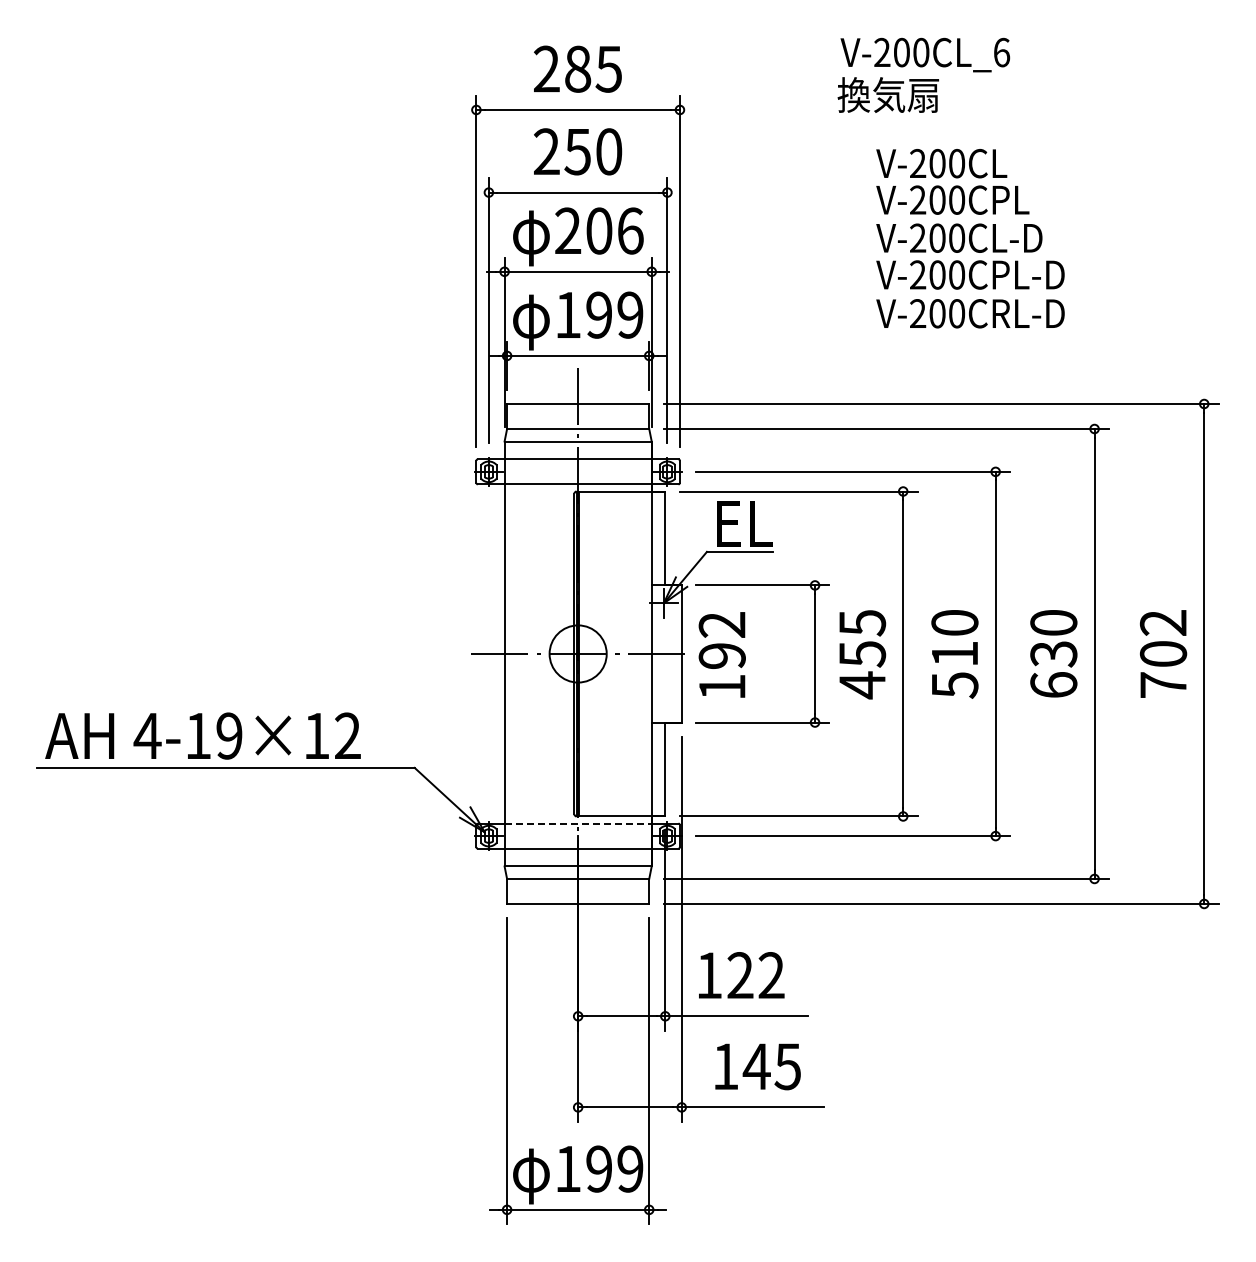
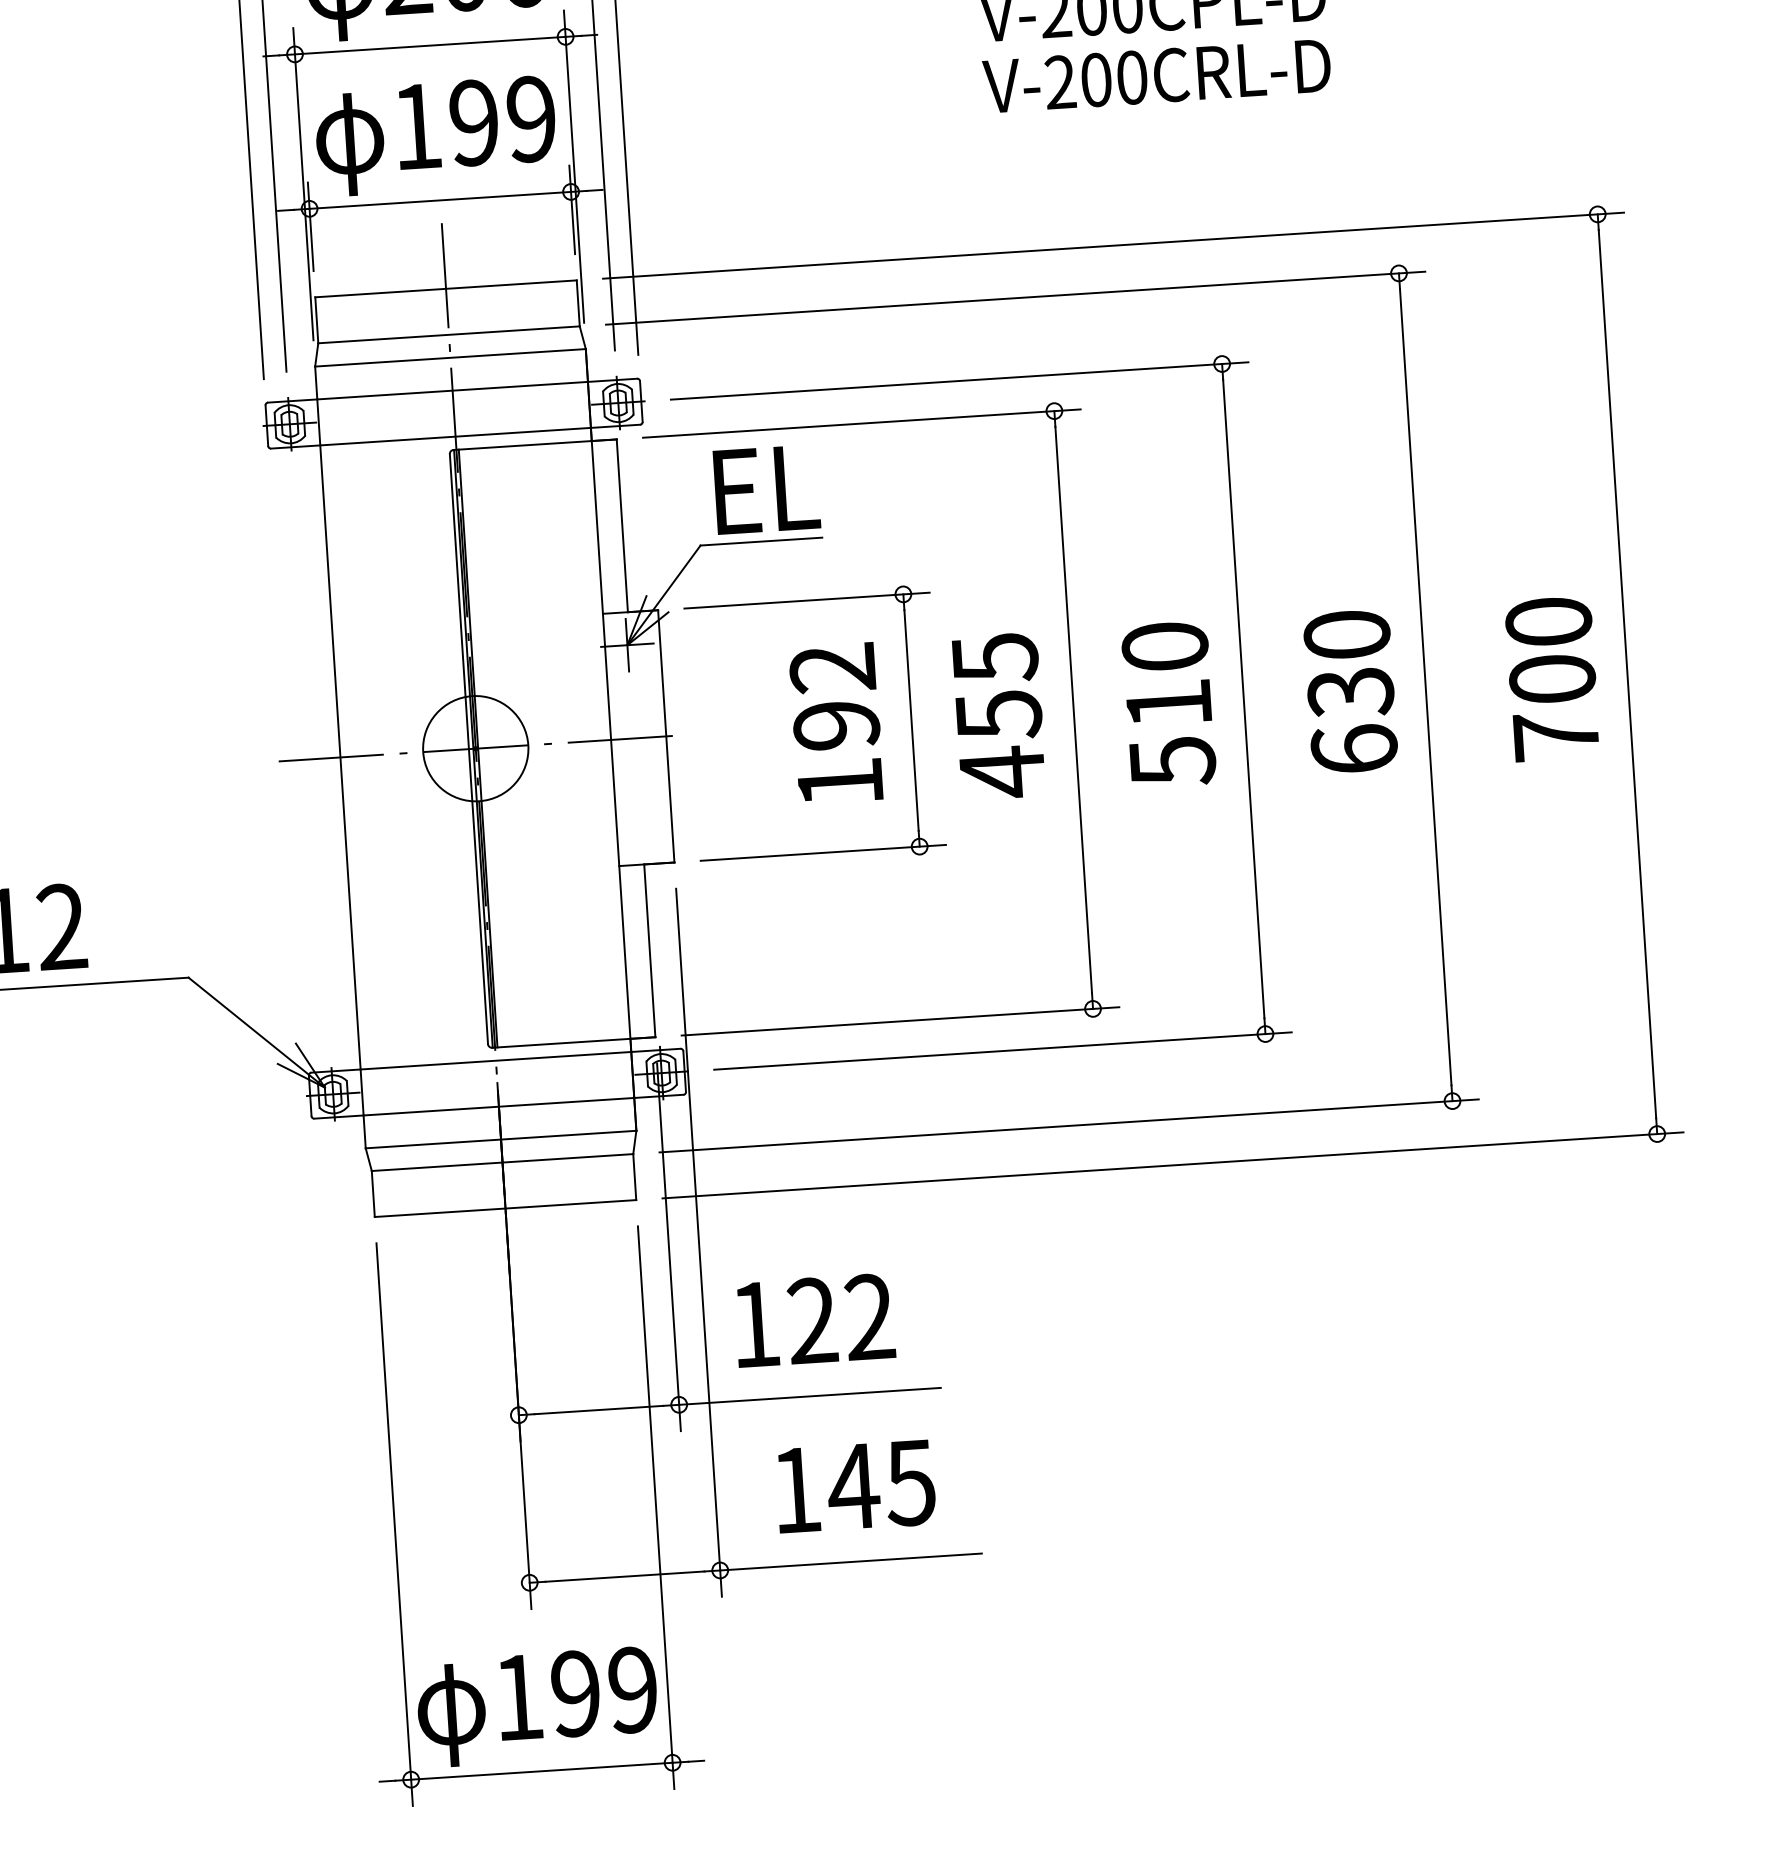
text: (1163, 622) -> (1548, 621), 702 -> 700
text: (721, 654) -> (834, 722), moved
line: (578, 823) -> (496, 1060), dashed -> solid

